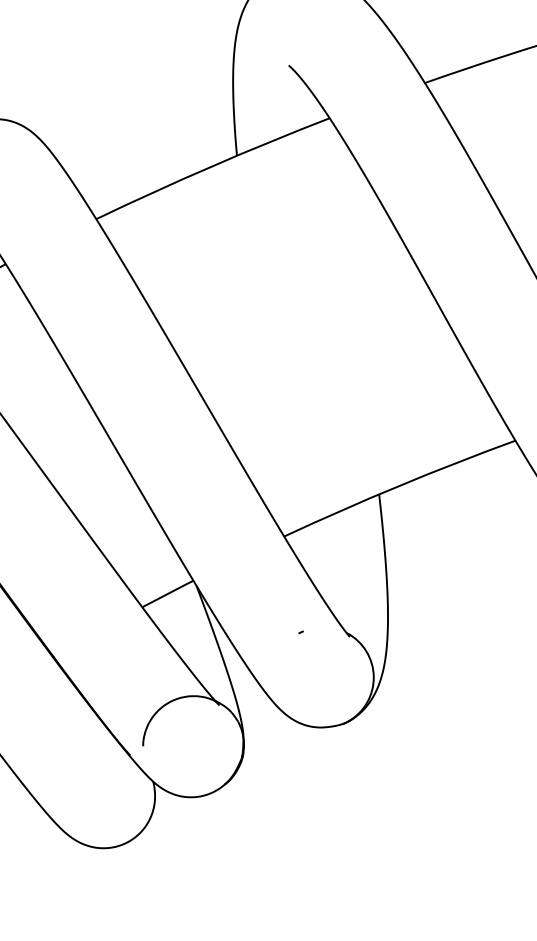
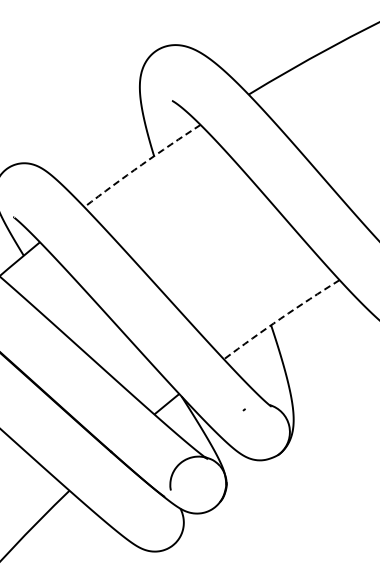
arc: (211, 165) -> (141, 164), solid -> dashed
arc: (398, 485) -> (280, 318), solid -> dashed

